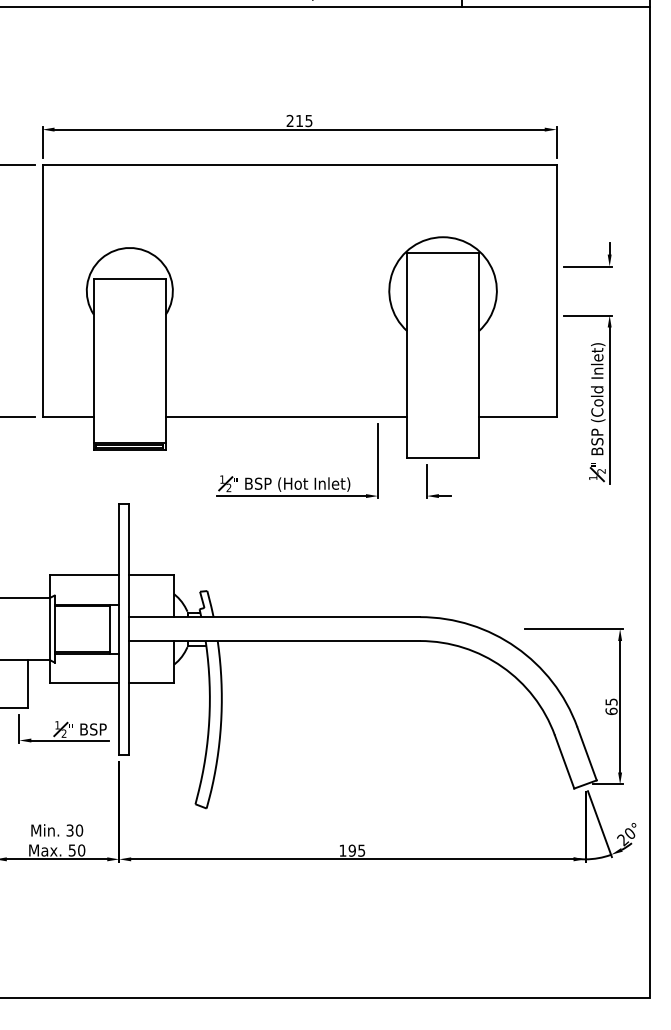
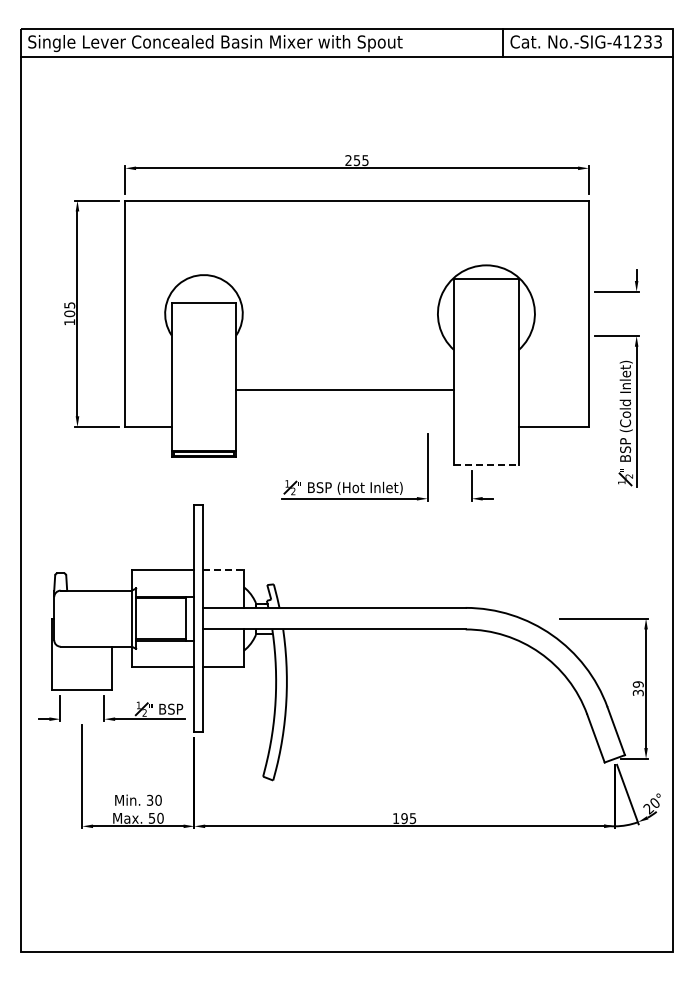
text: (300, 120) -> (357, 160), 215 -> 255
line: (286, 417) -> (345, 390), moved
line: (443, 458) -> (486, 464), solid -> dashed
line: (152, 575) -> (224, 570), solid -> dashed
text: (610, 706) -> (637, 688), 65 -> 39

